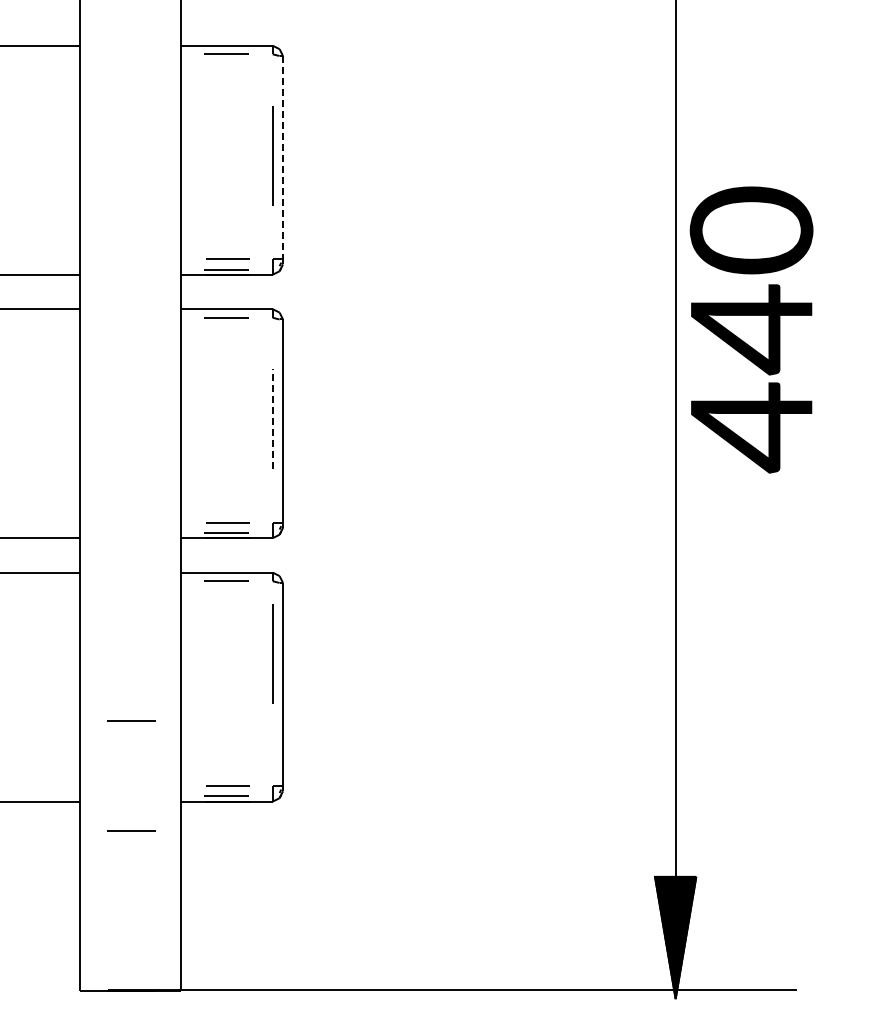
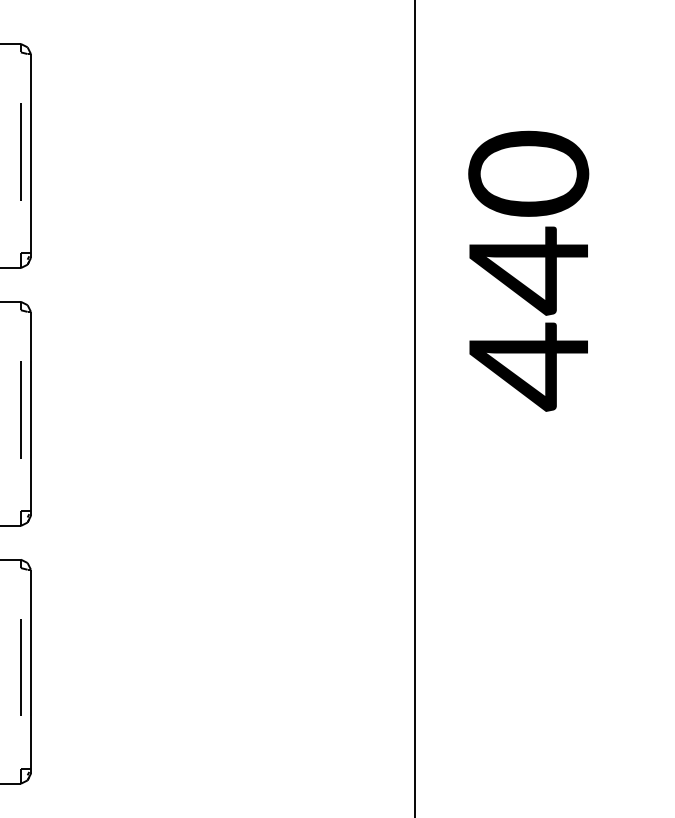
line: (283, 157) -> (31, 153), dashed -> solid
text: (751, 329) -> (528, 270), moved
line: (272, 419) -> (20, 409), dashed -> solid
line: (272, 653) -> (20, 667), moved

